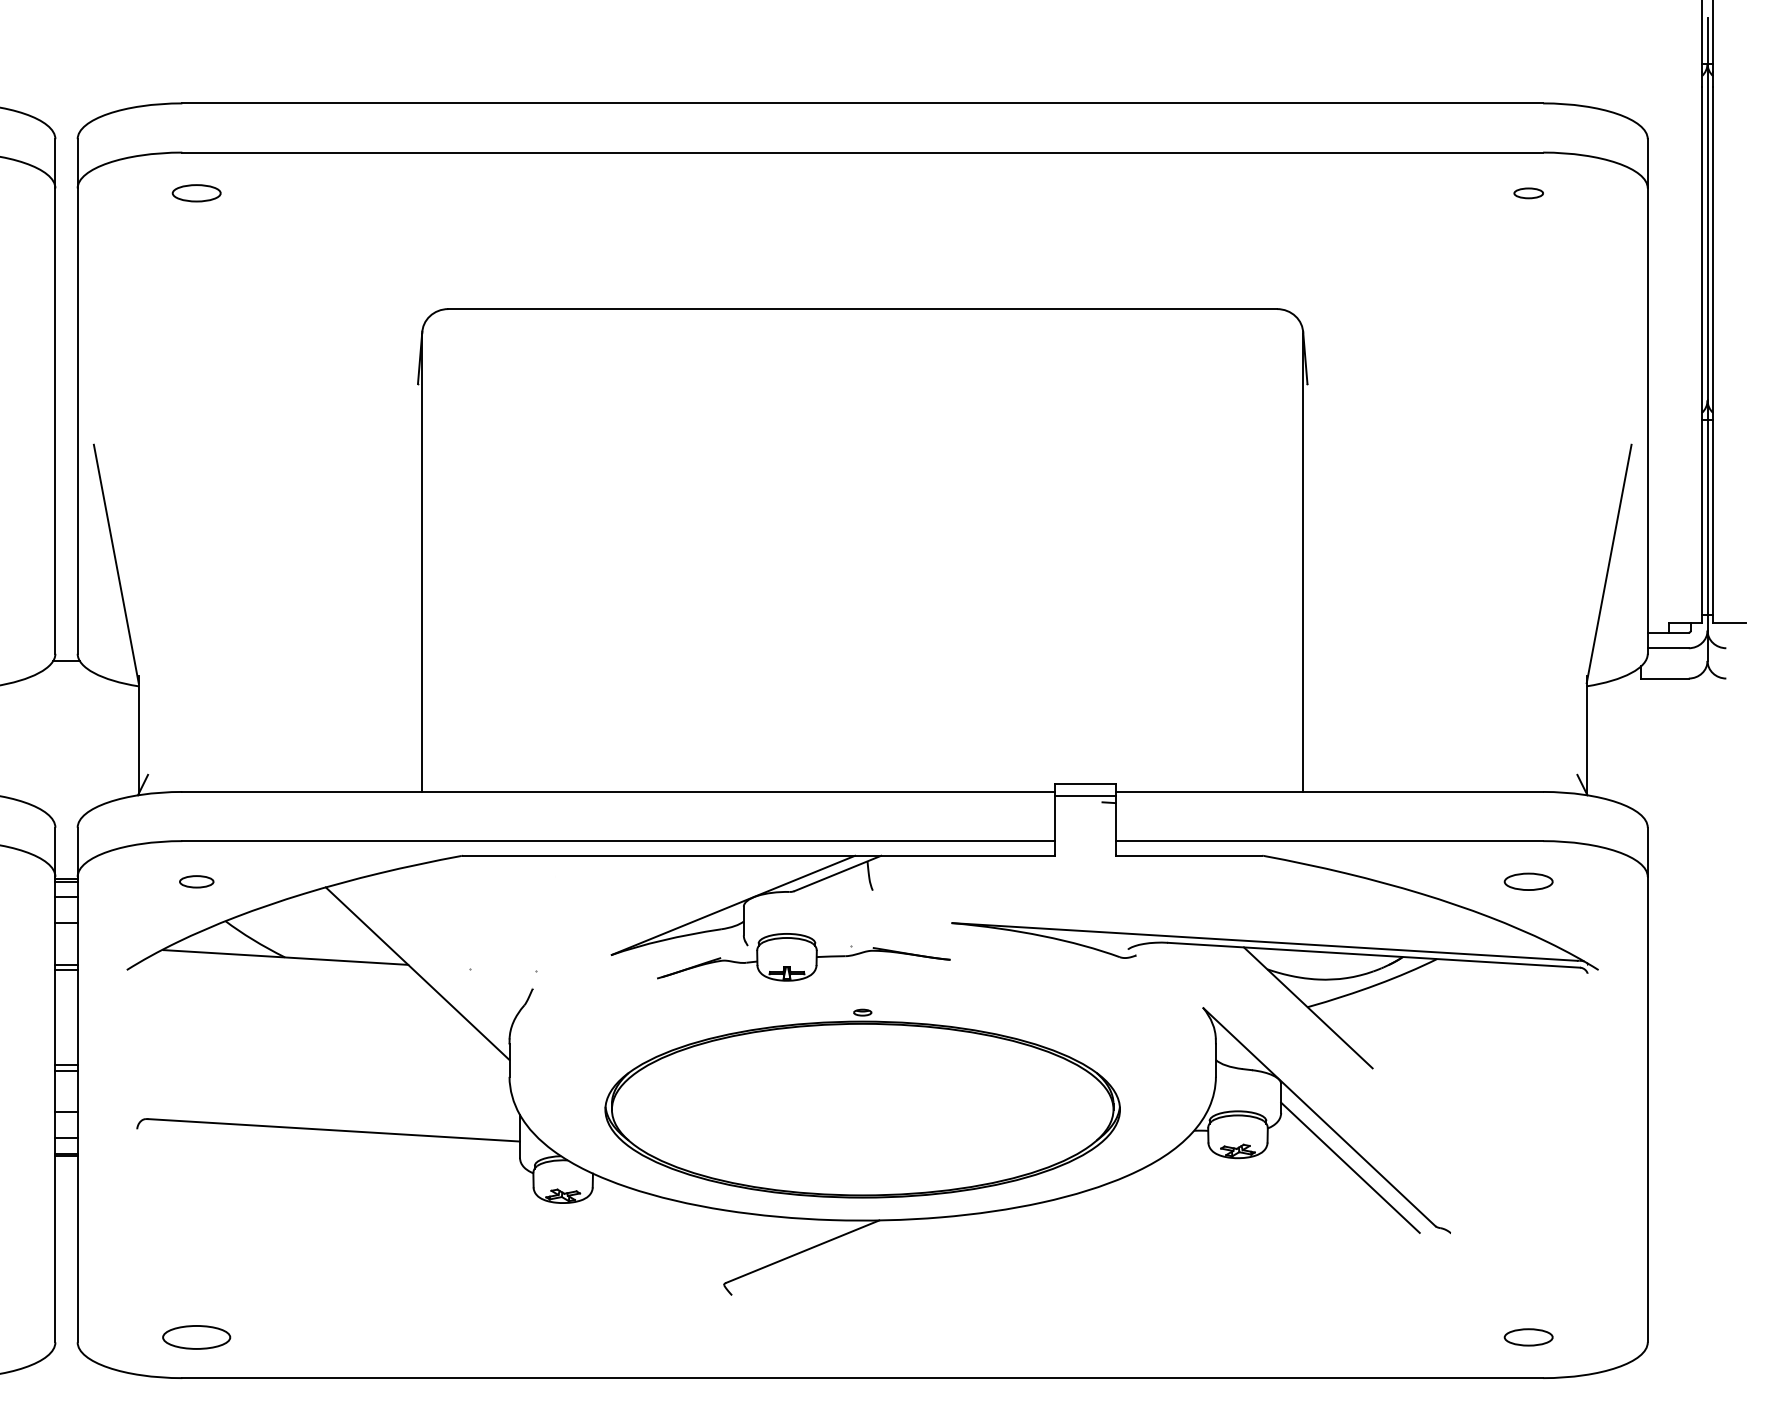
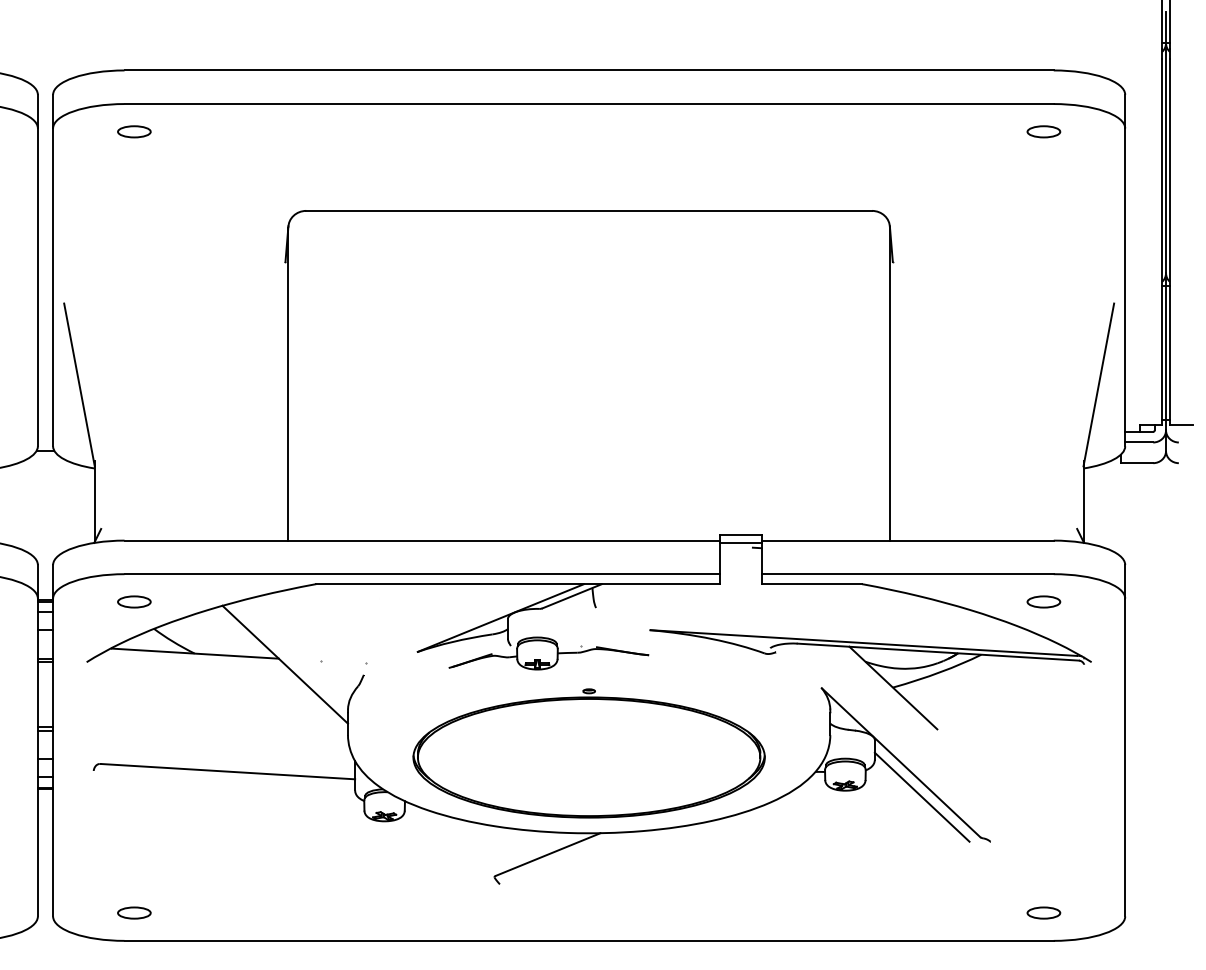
part: (1528, 192) -> (1043, 131), size x1.67
part: (196, 881) -> (134, 601), size x1.43
part: (196, 1336) -> (134, 912), size x0.71

